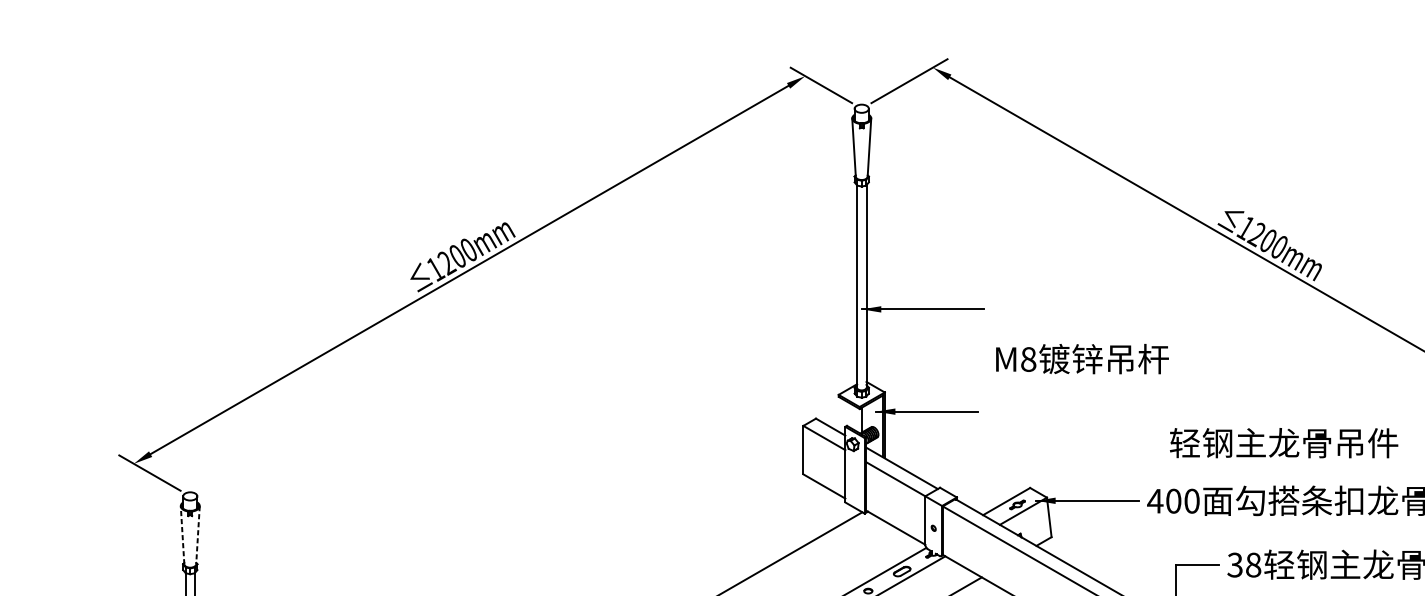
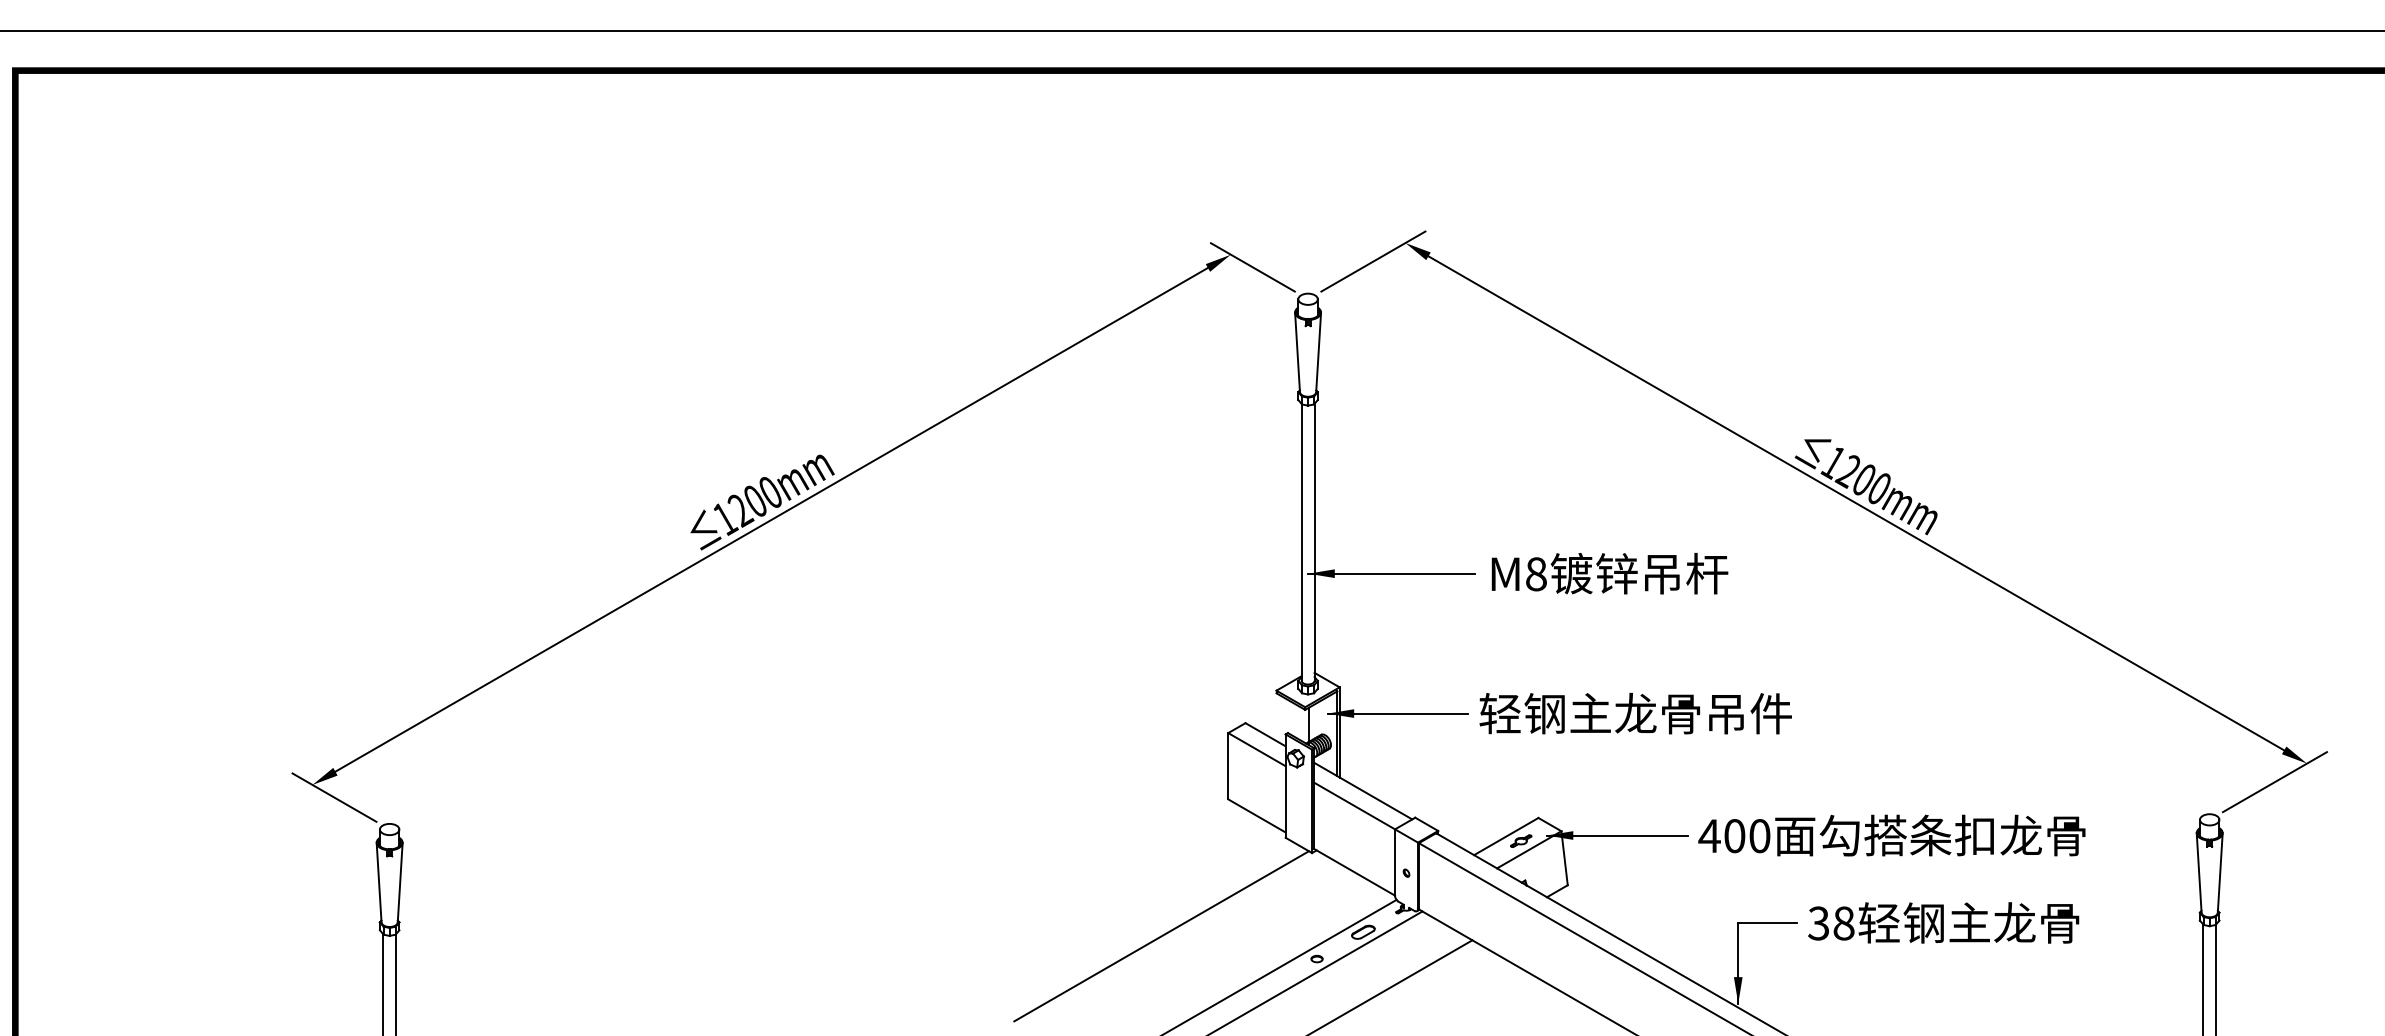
text: (1082, 358) -> (1609, 573), moved
text: (1283, 443) -> (1635, 713), moved
line: (182, 535) -> (379, 882), dashed -> solid
line: (198, 535) -> (400, 882), dashed -> solid

